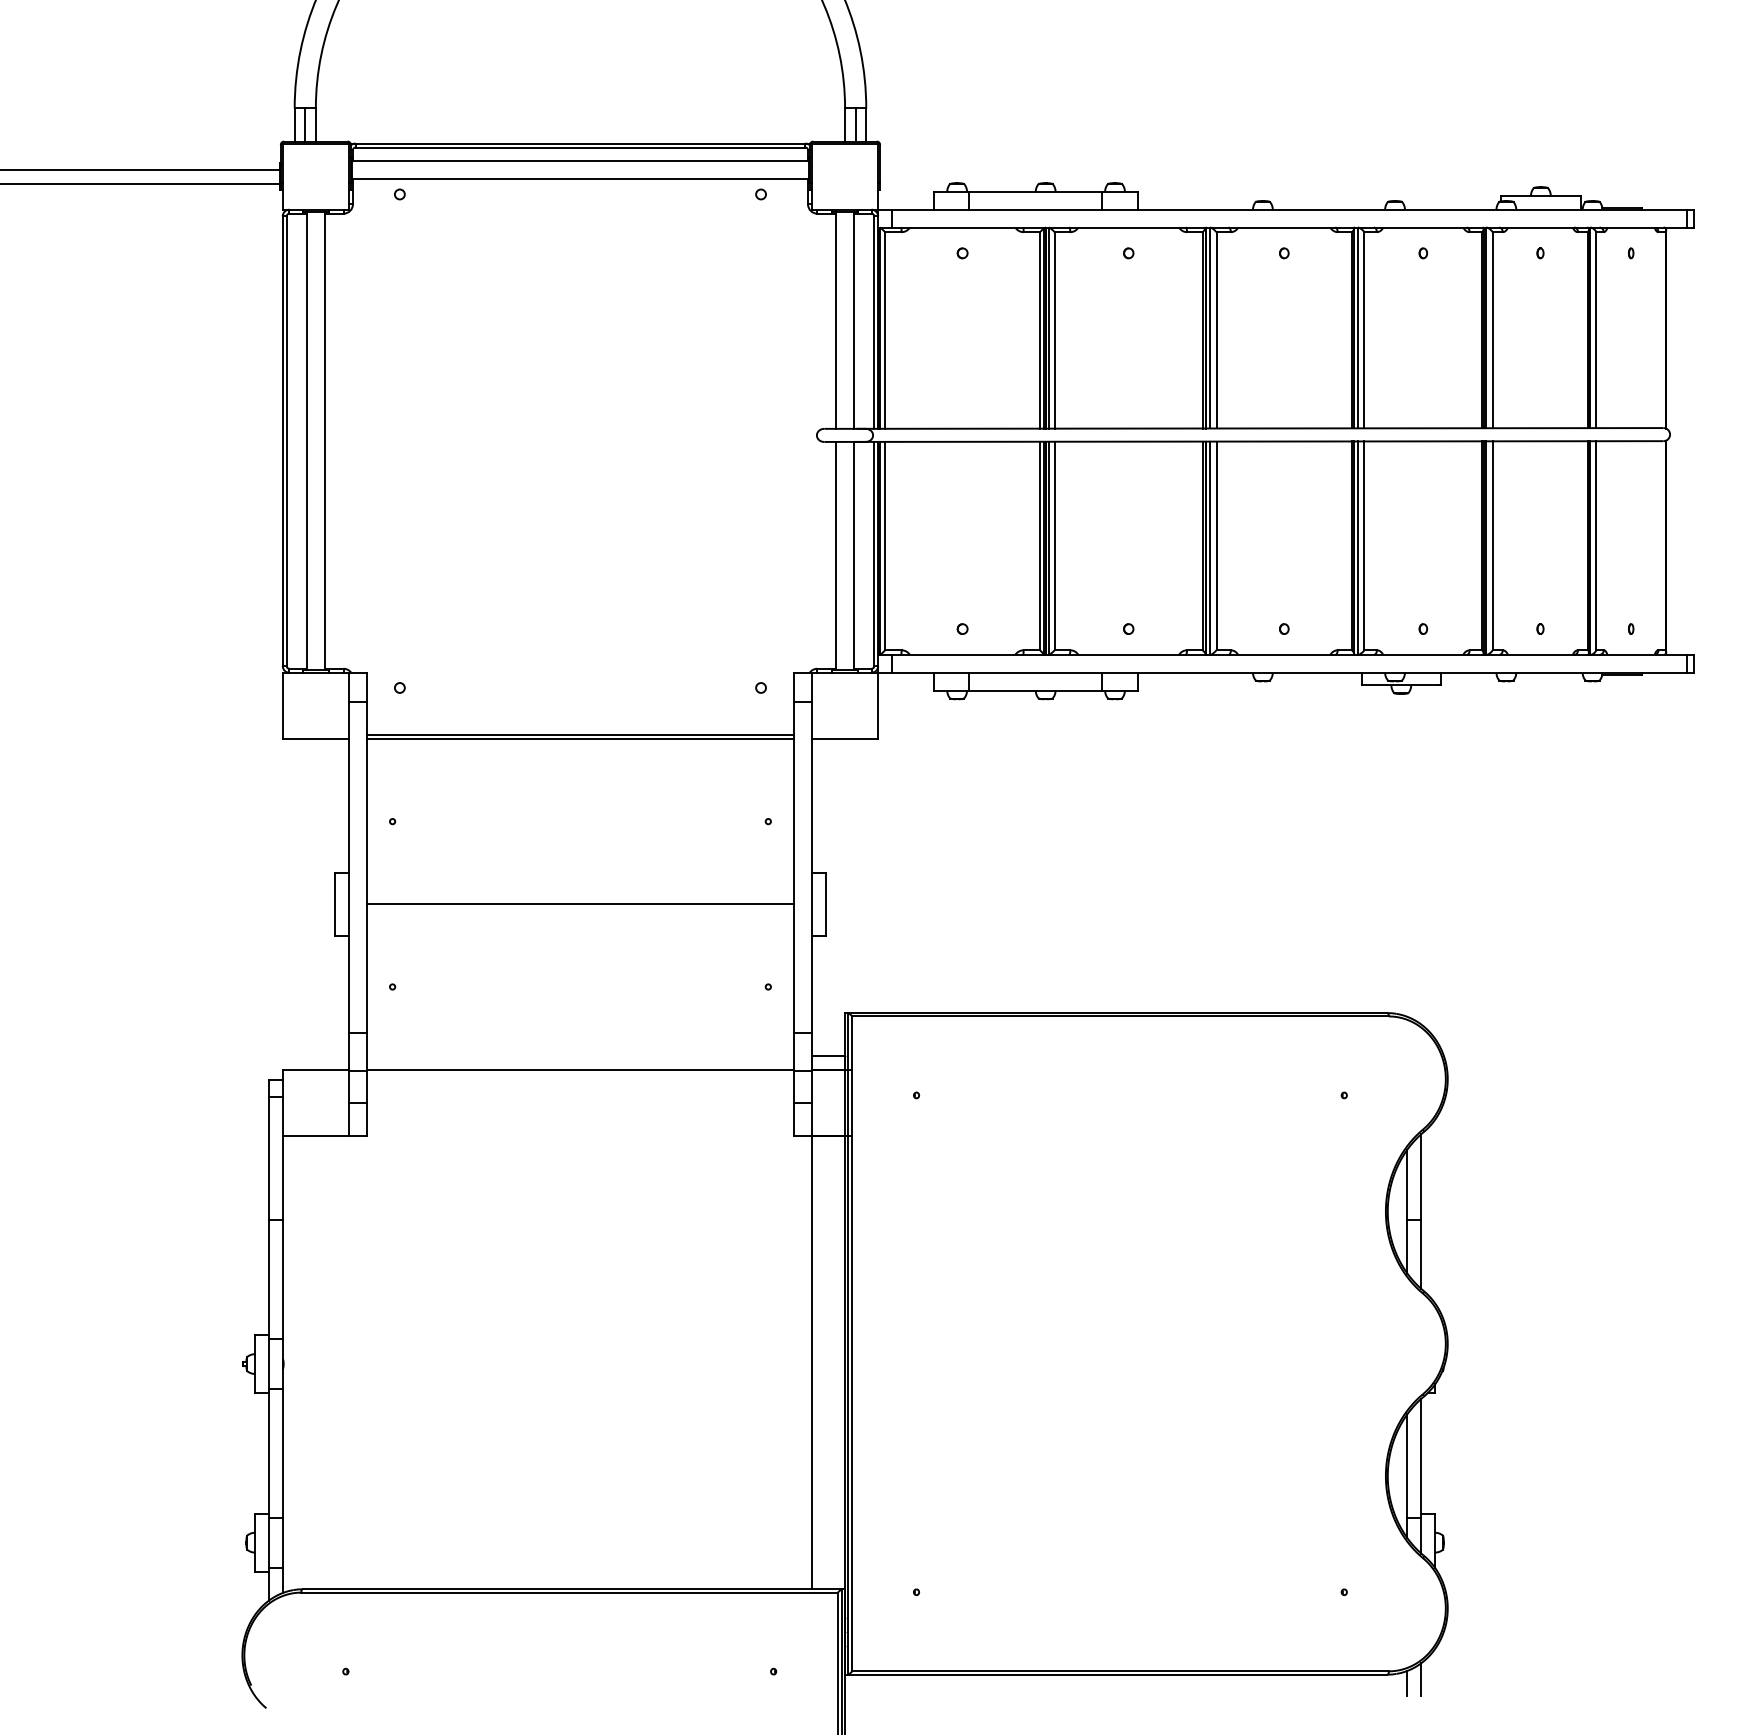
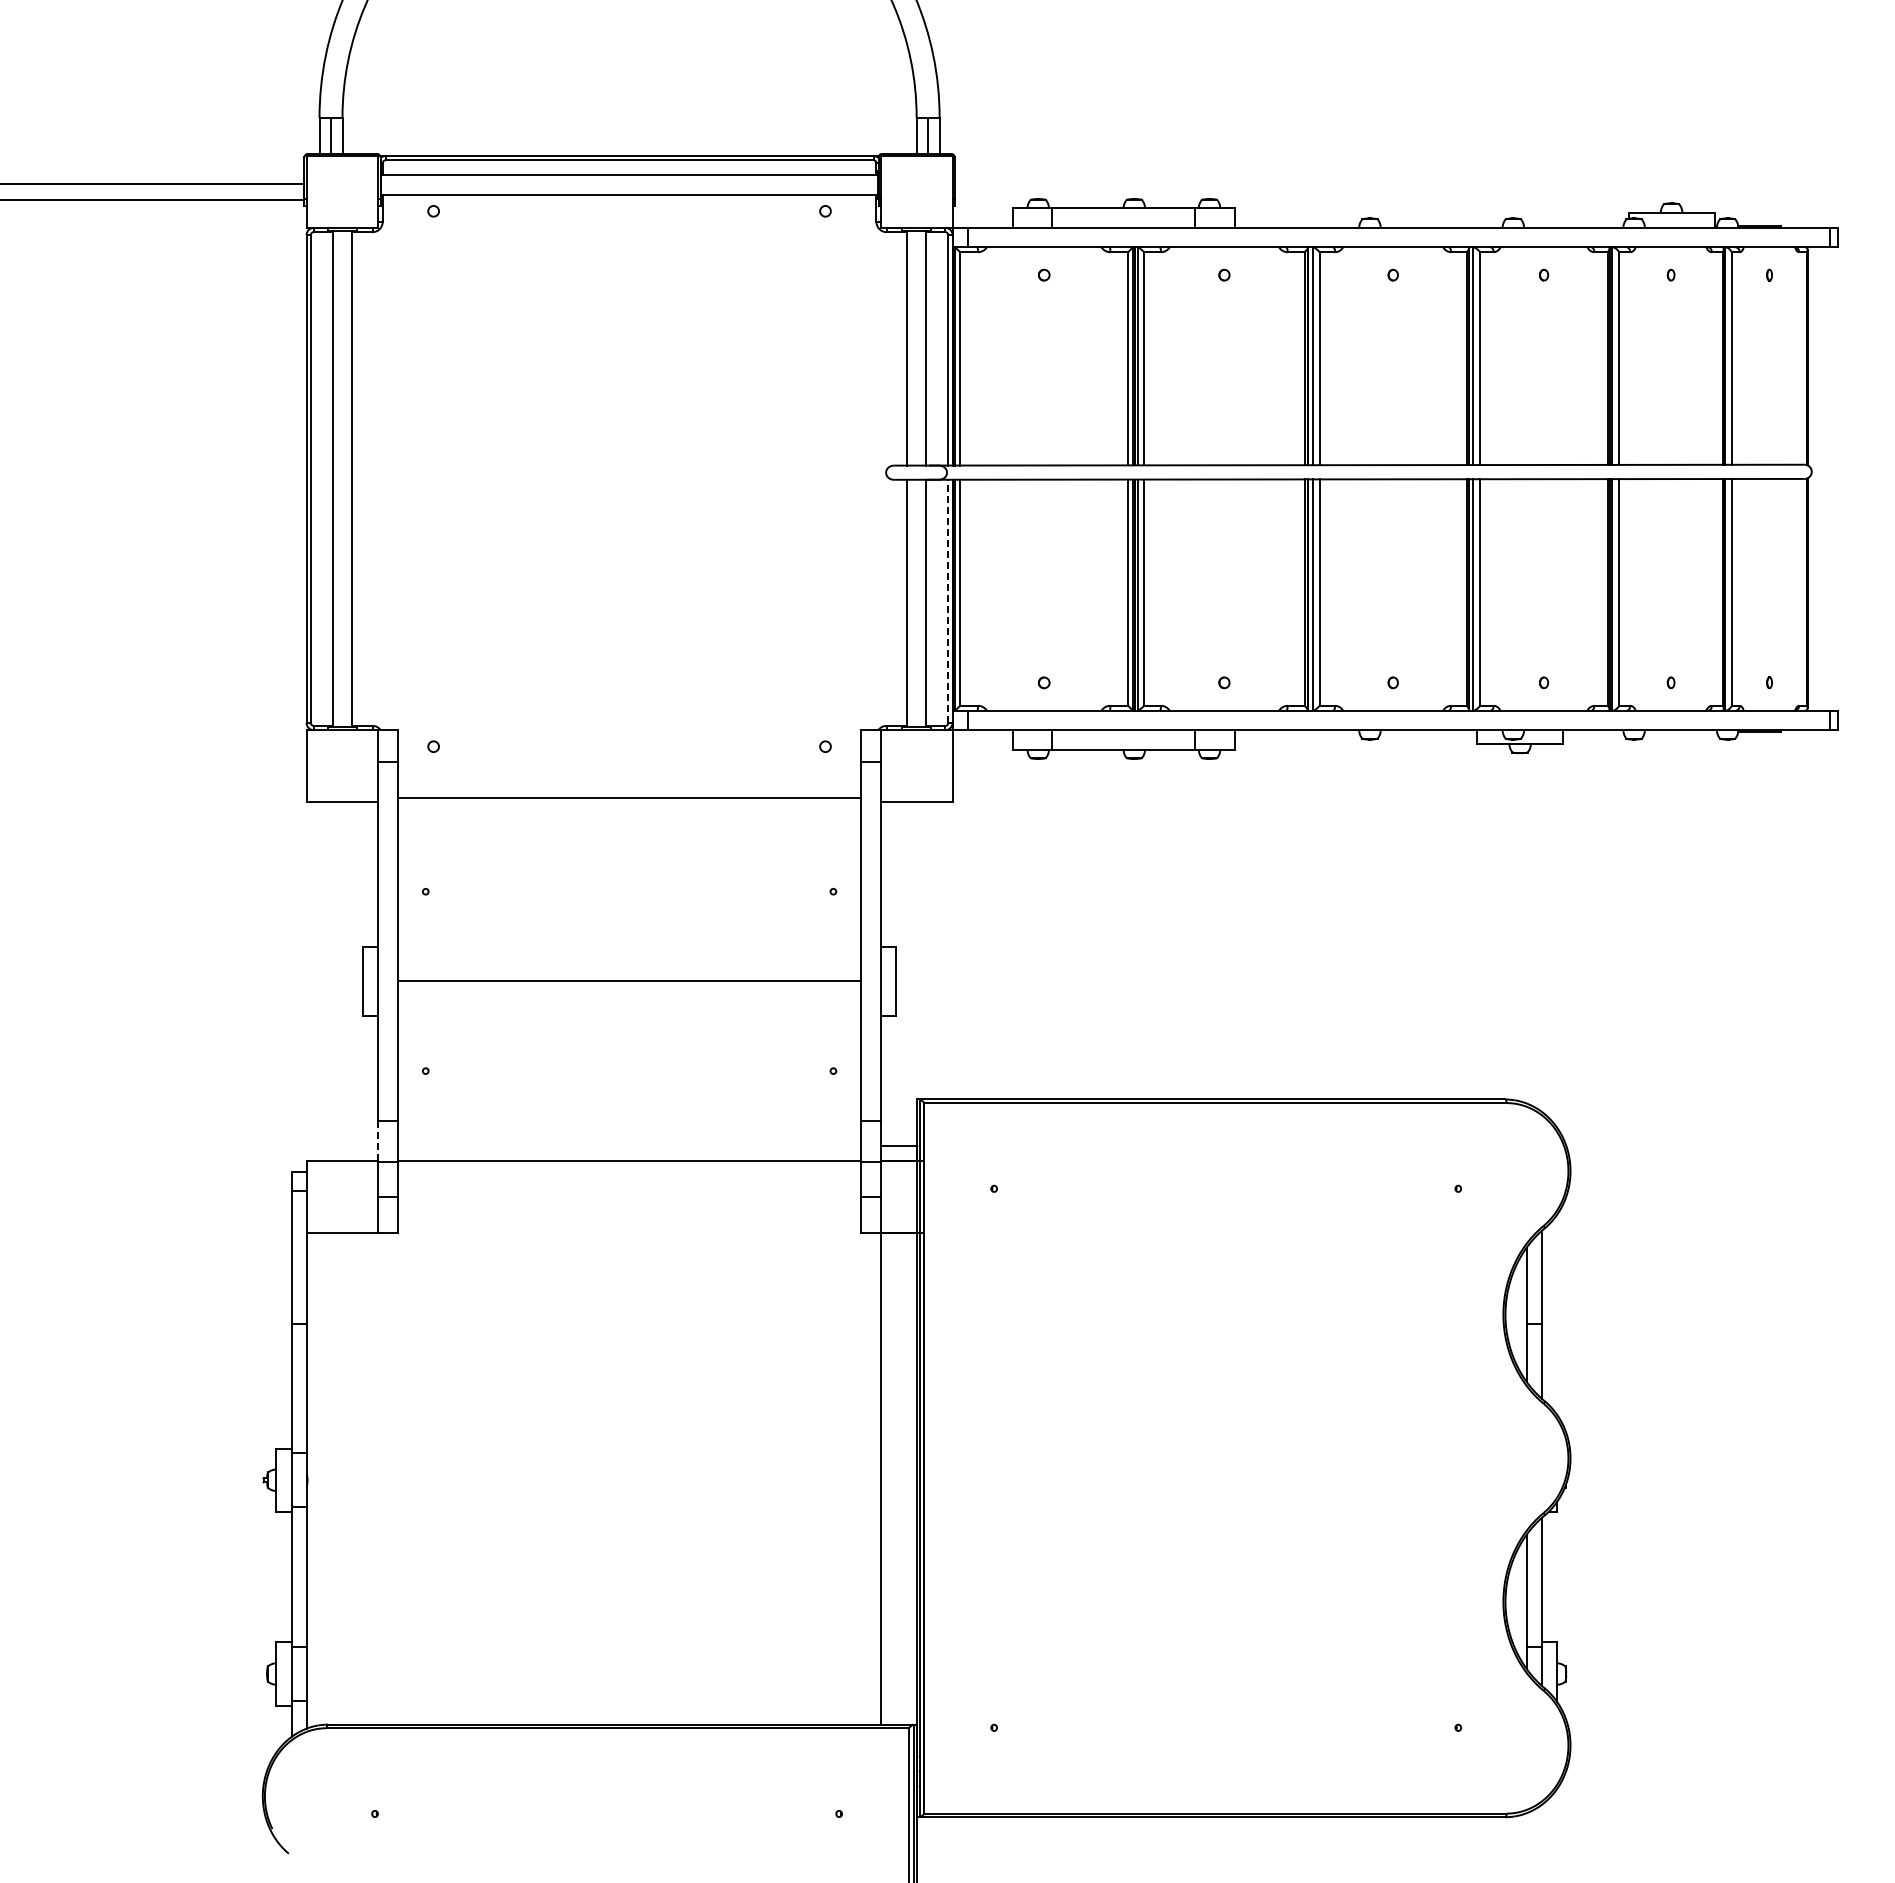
line: (874, 554) -> (948, 601), solid -> dashed
line: (580, 739) -> (629, 802), removed
line: (349, 1051) -> (378, 1141), solid -> dashed
line: (1420, 1679) -> (1541, 1822), removed
line: (1407, 1683) -> (1526, 1826), removed

